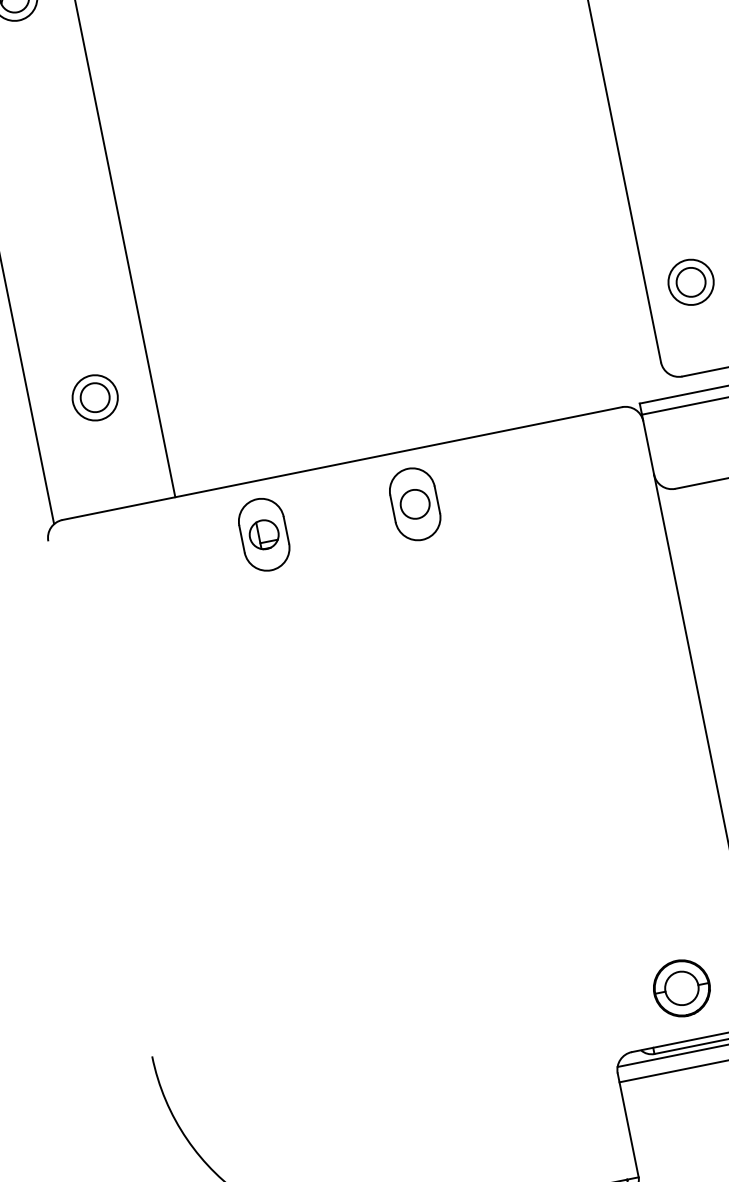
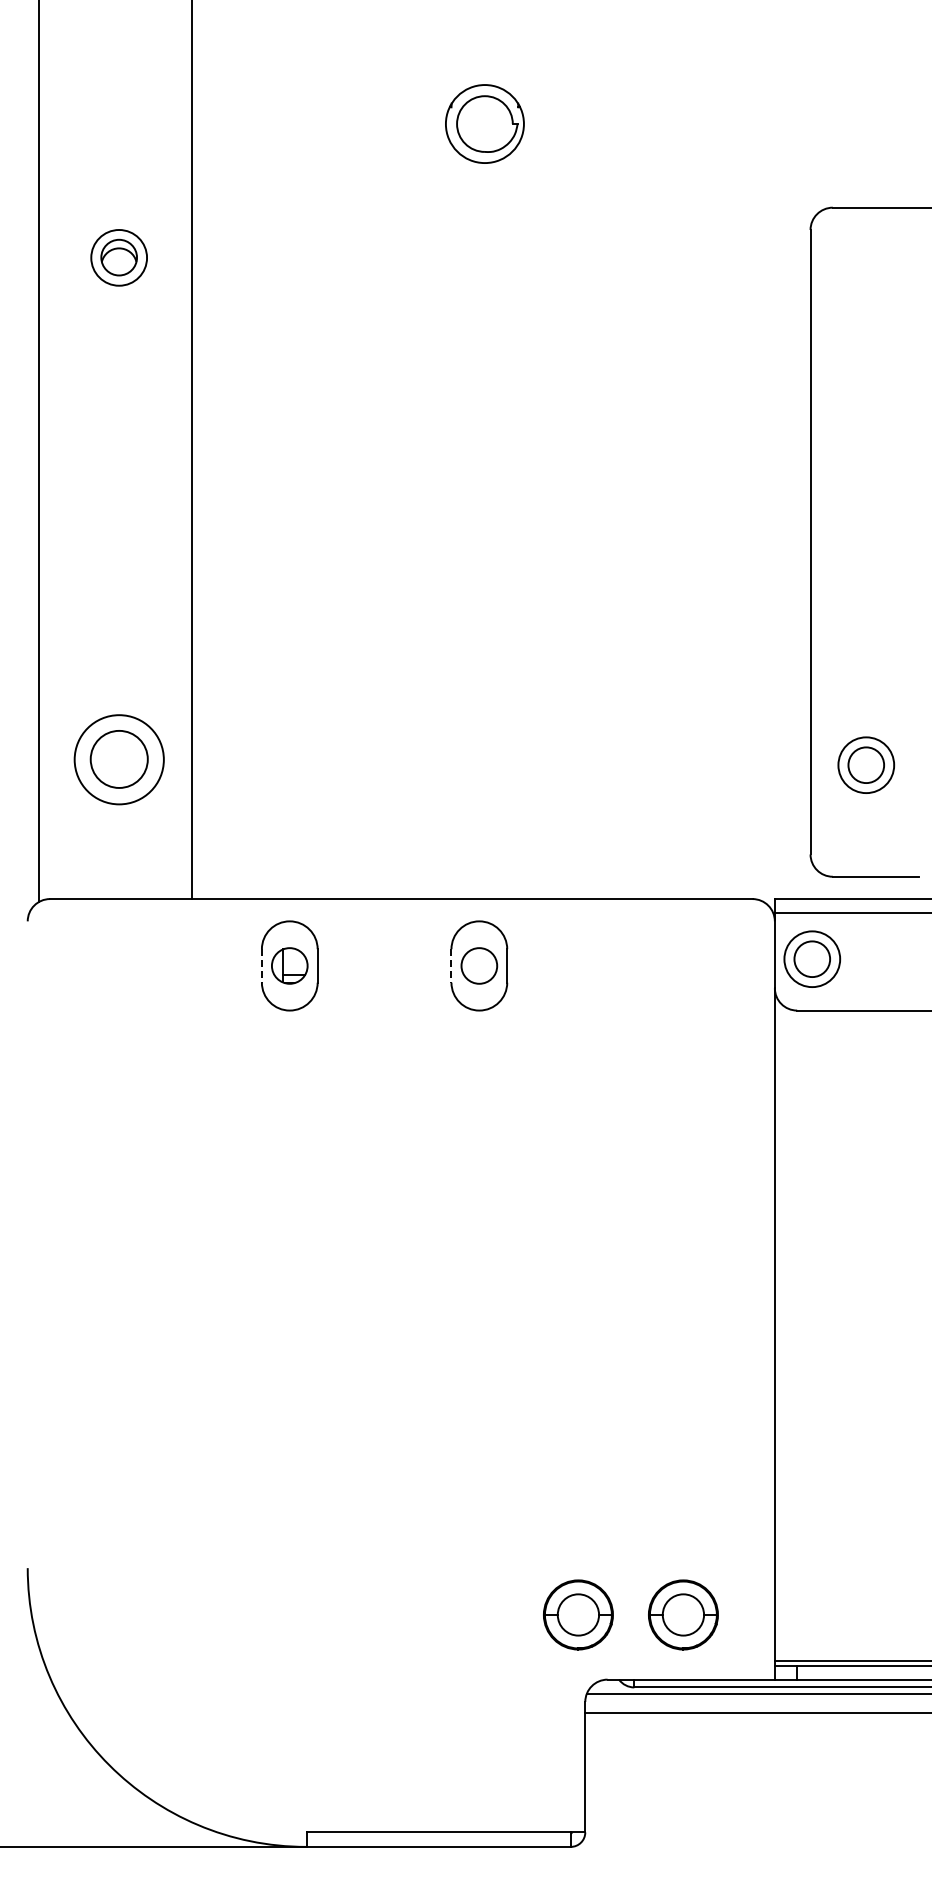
part: (94, 397) -> (118, 759), size x1.6
part: (679, 444) -> (812, 958), added
line: (392, 508) -> (451, 965), solid -> dashed
line: (241, 538) -> (261, 965), solid -> dashed
part: (598, 1004) -> (578, 1614), added

